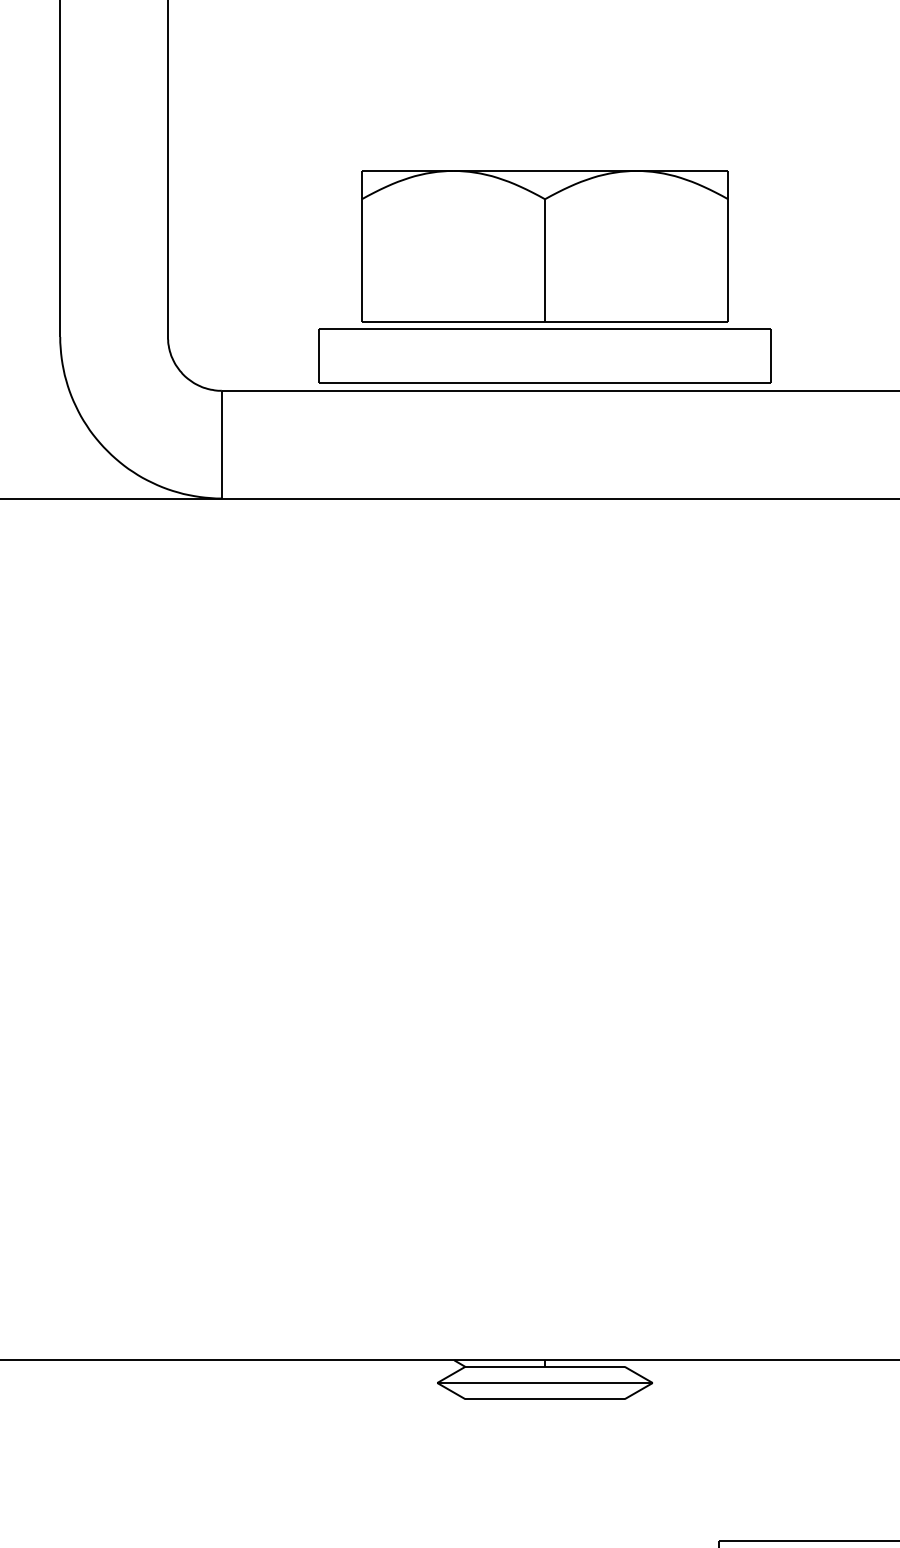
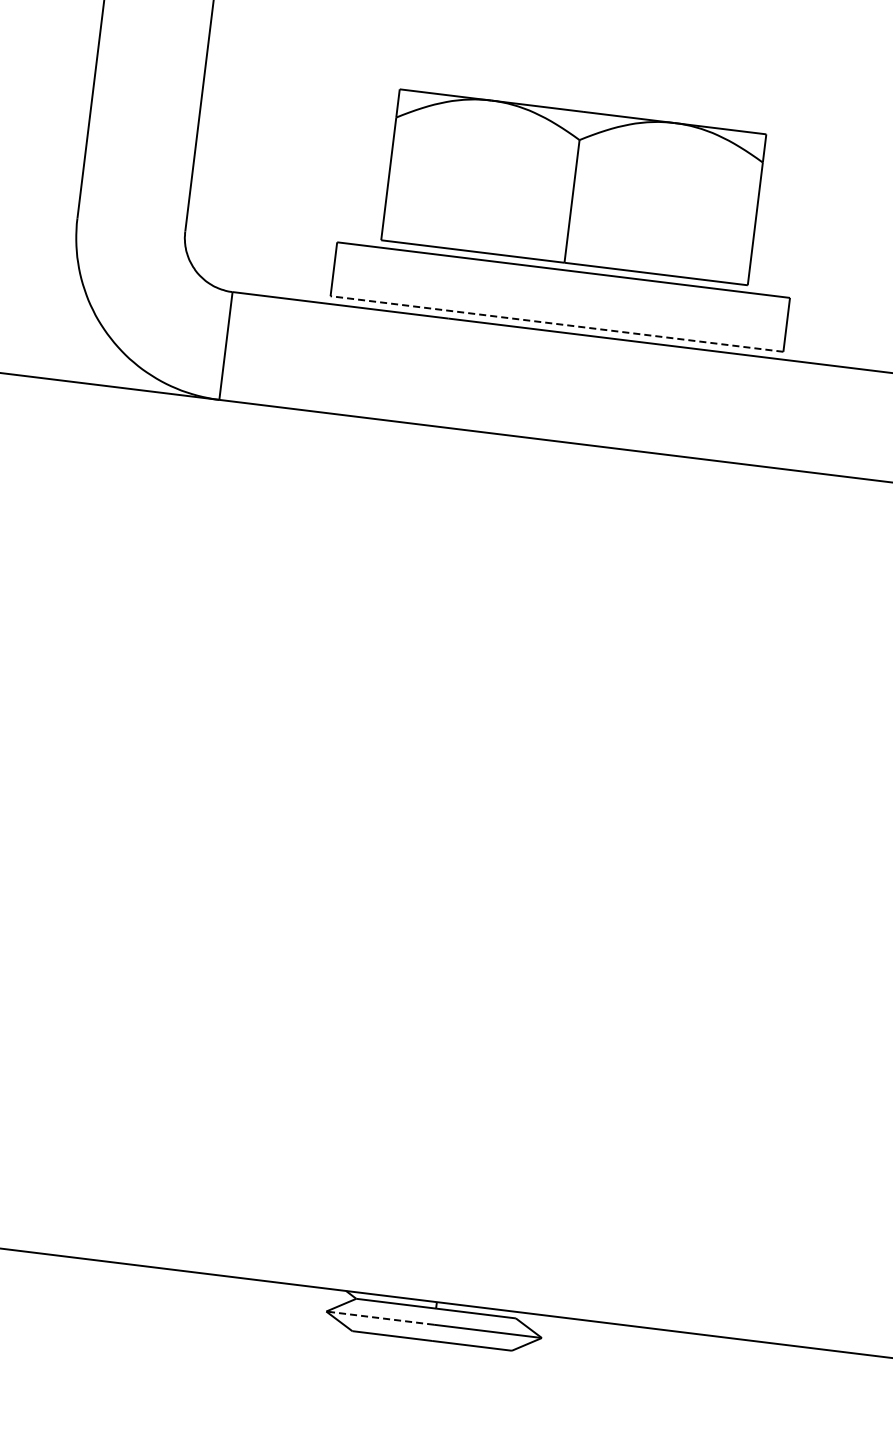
line: (544, 383) -> (556, 324), solid -> dashed
line: (491, 1383) -> (380, 1318), solid -> dashed

